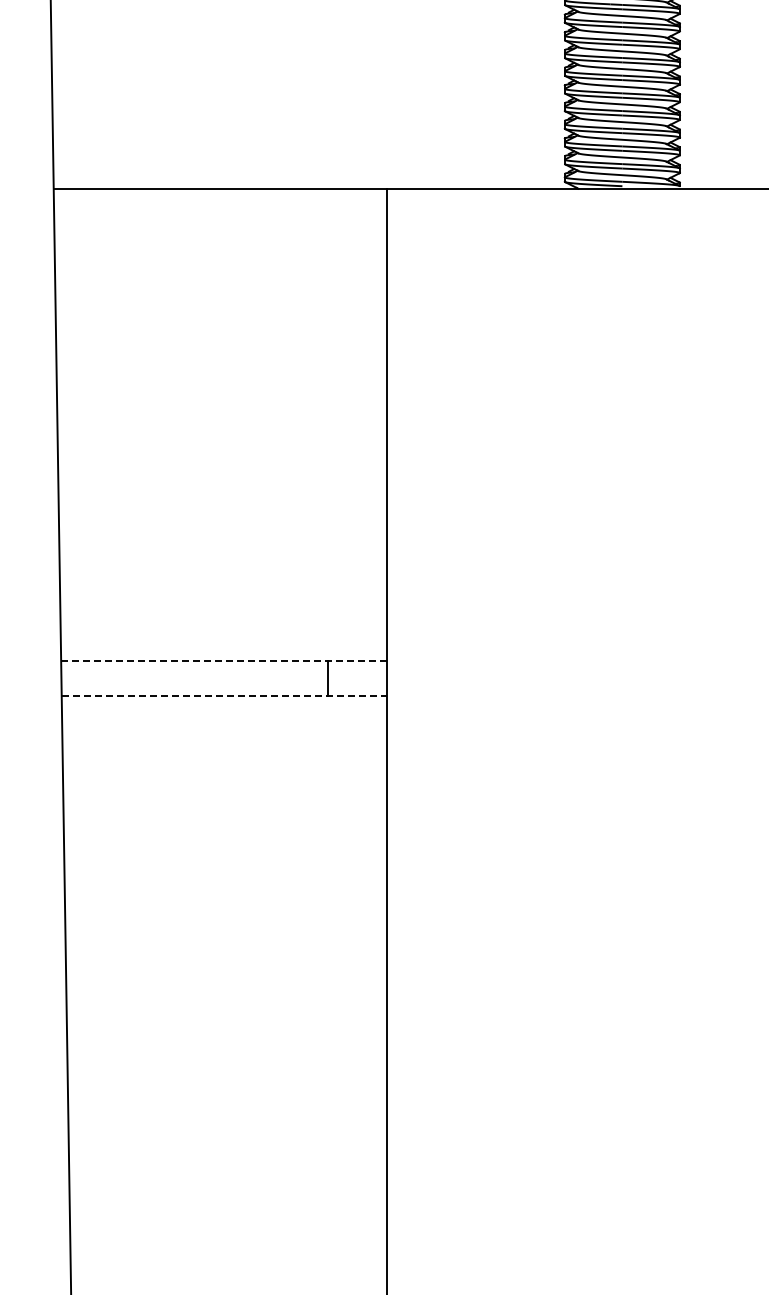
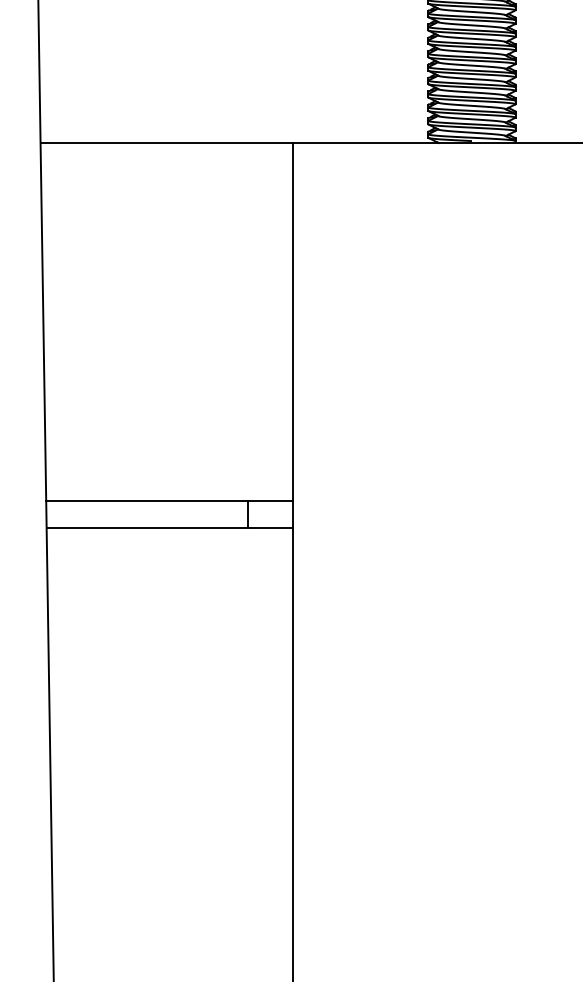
line: (223, 660) -> (169, 500), dashed -> solid
line: (224, 696) -> (170, 528), dashed -> solid

